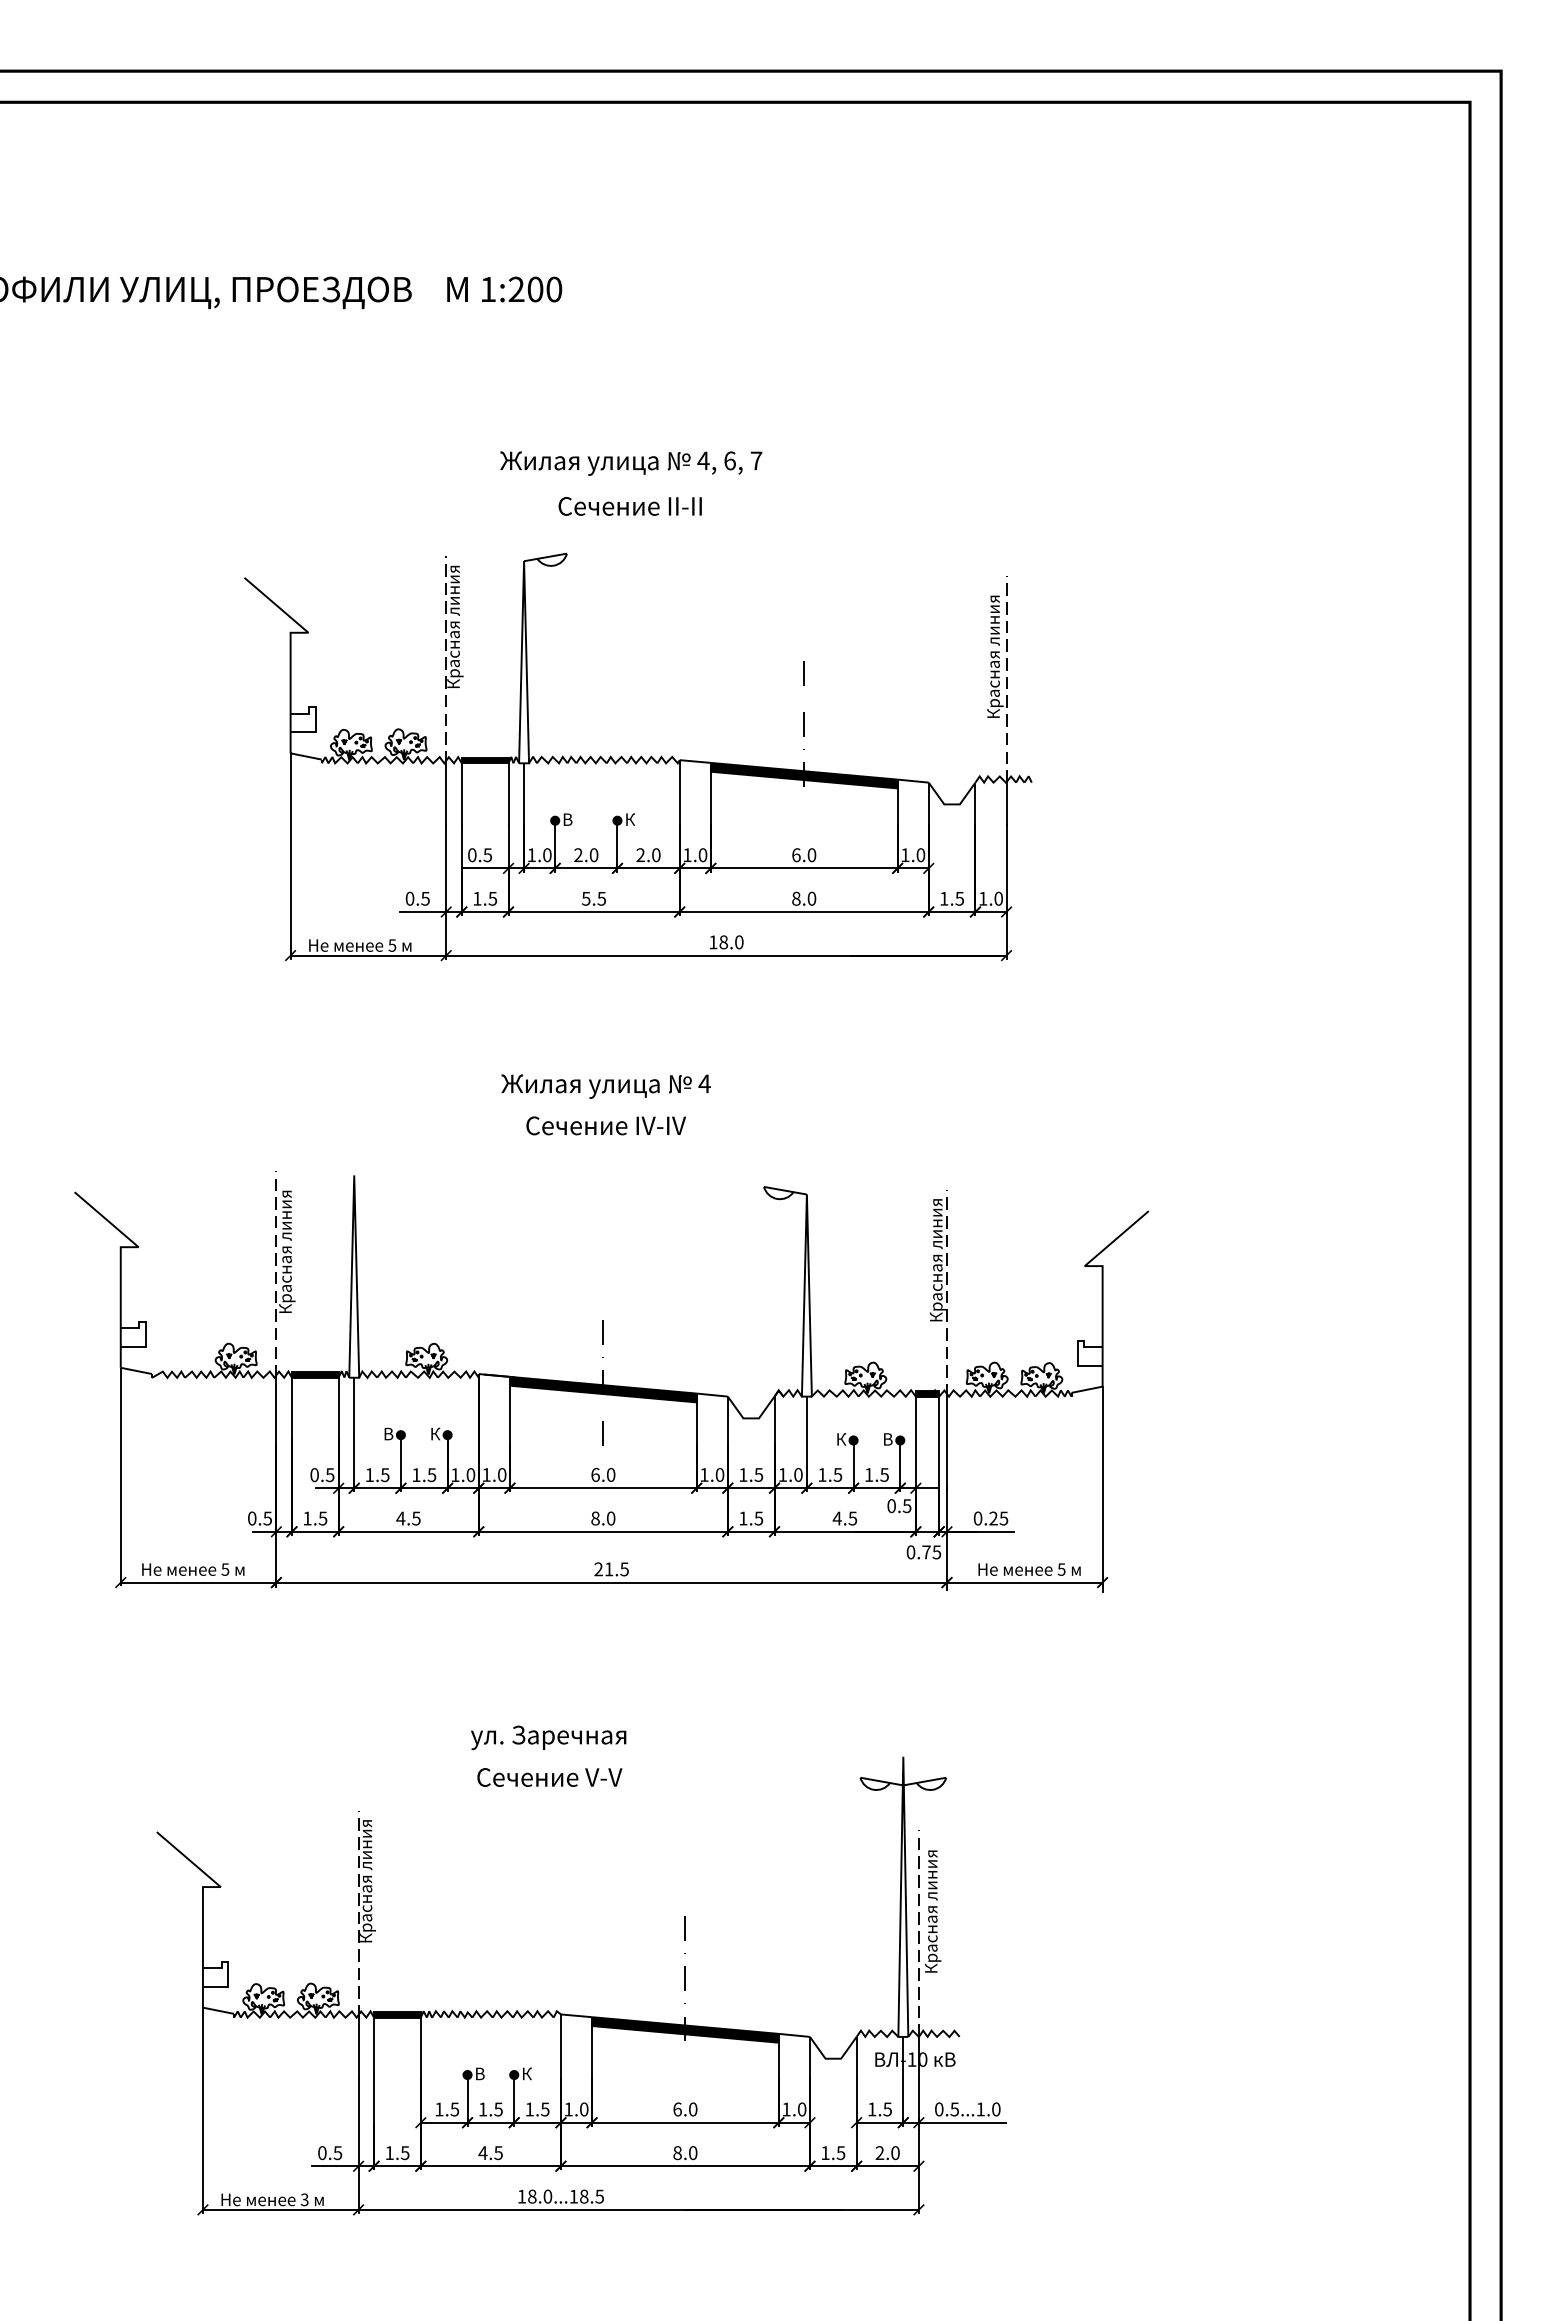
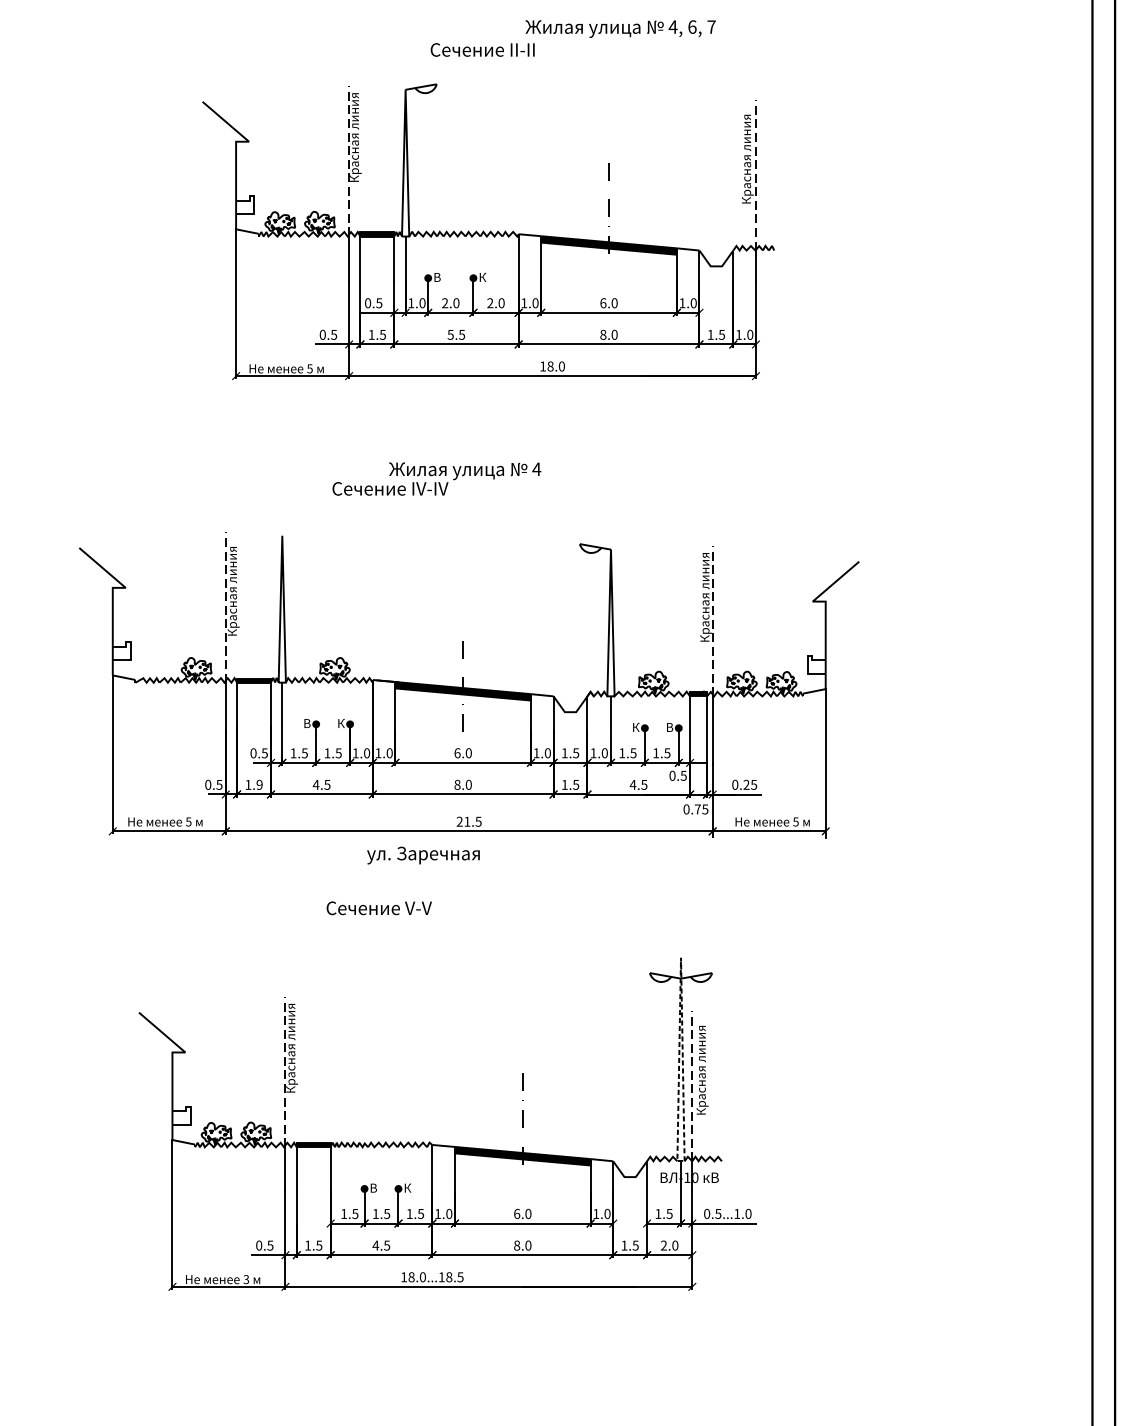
text: (631, 463) -> (620, 28), moved
text: (605, 1125) -> (389, 488), moved
text: (322, 1518) -> (259, 784), 1.5 -> 1.9
text: (548, 1737) -> (423, 855), moved
line: (903, 1761) -> (681, 961), solid -> dashed
text: (549, 1777) -> (379, 908), moved

